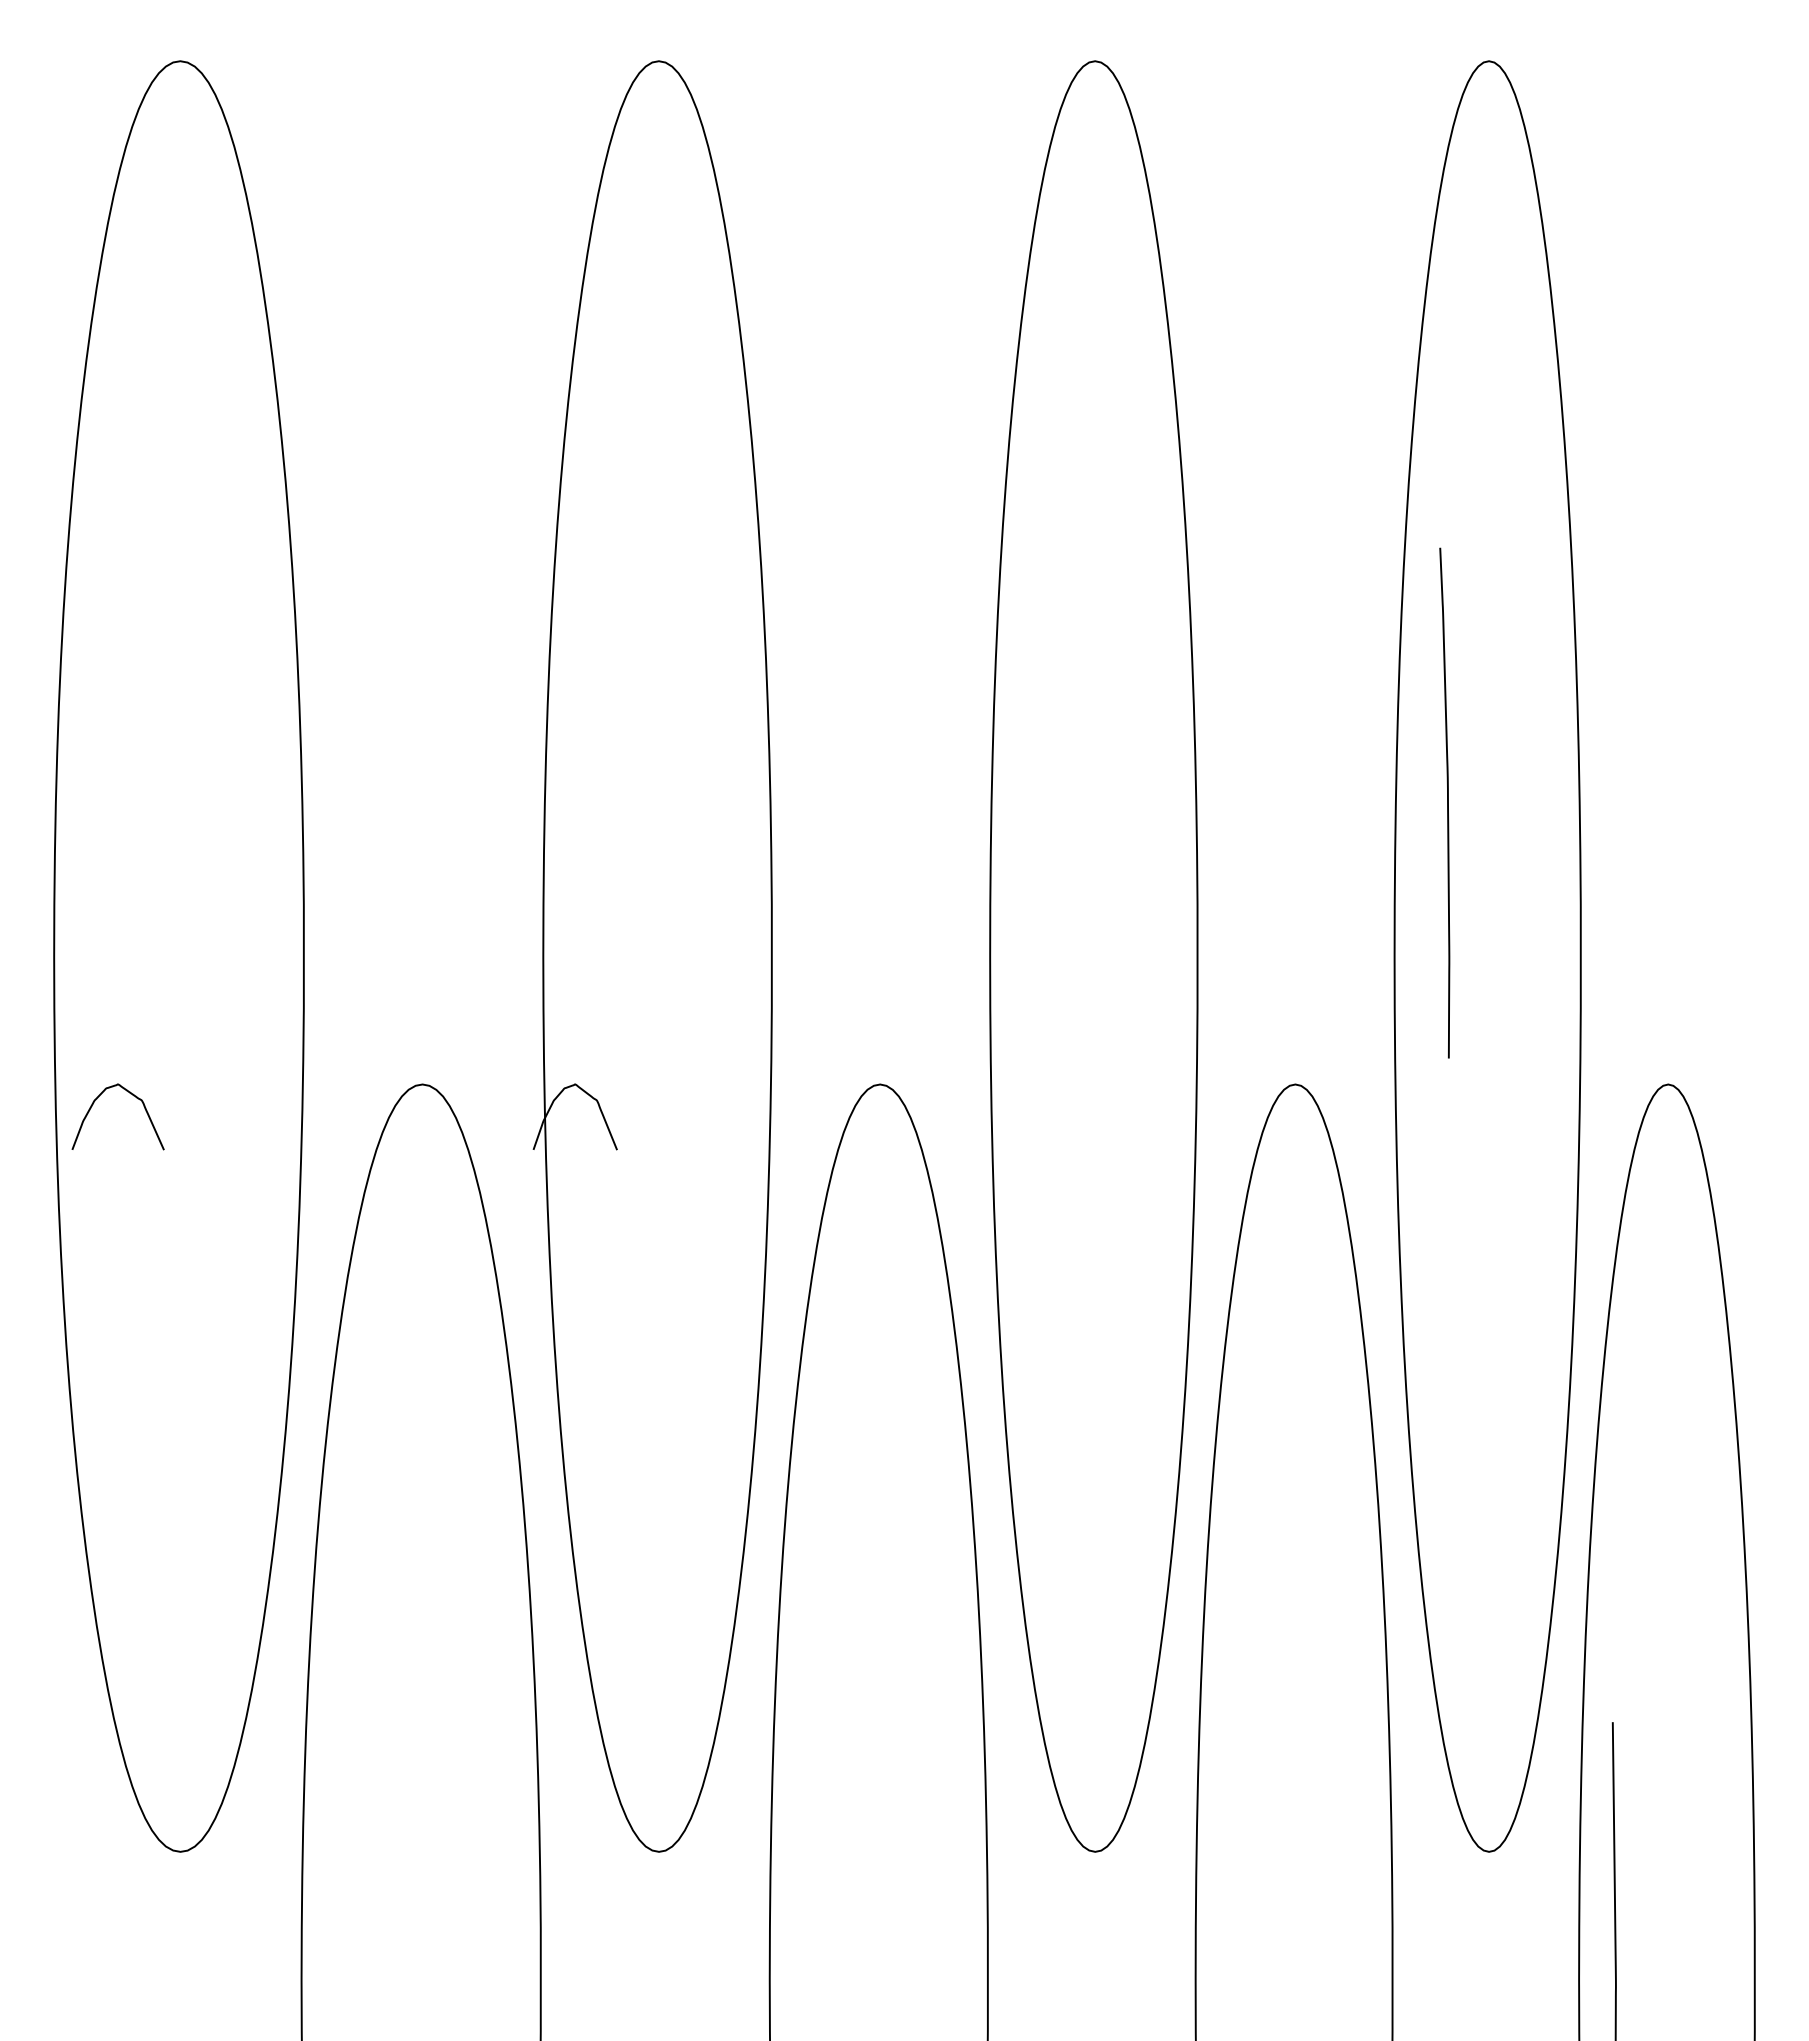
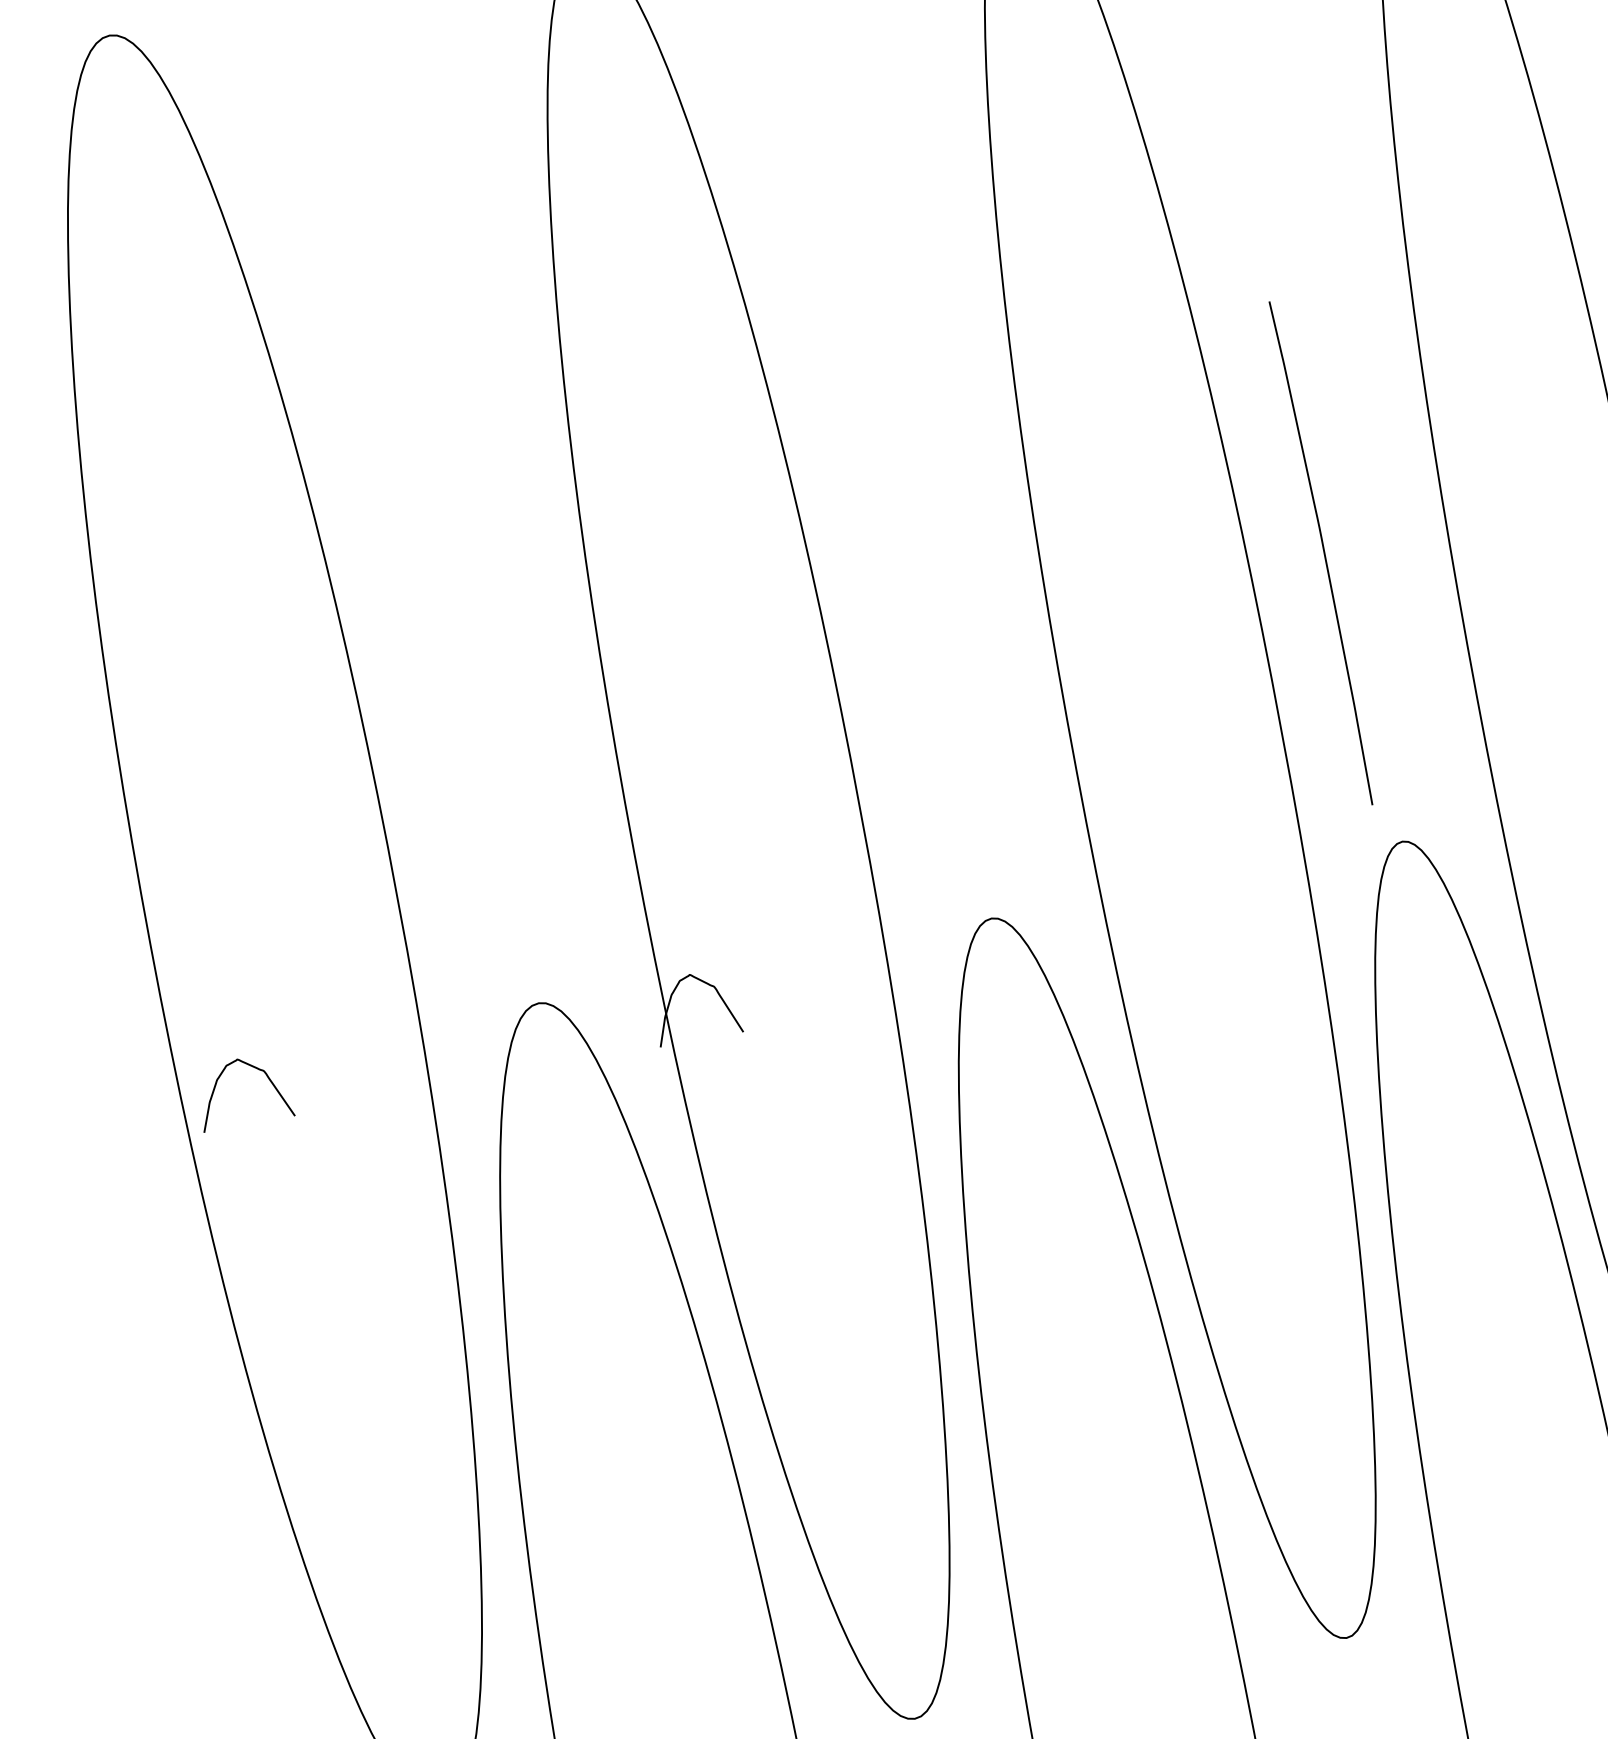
curve: (1447, 802) -> (1323, 552), moved

